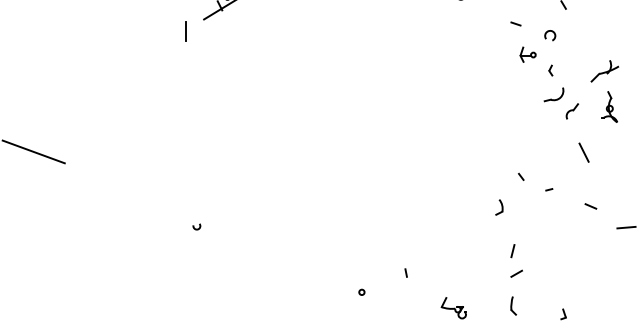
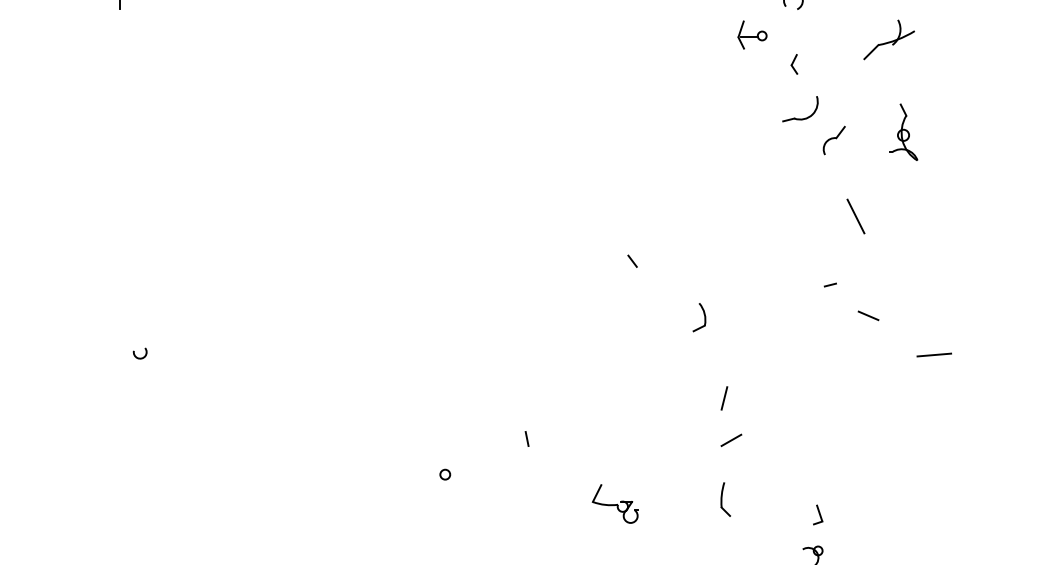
part: (604, 71) -> (888, 40), moved
line: (521, 176) -> (633, 260), moved
line: (549, 189) -> (830, 284), moved

